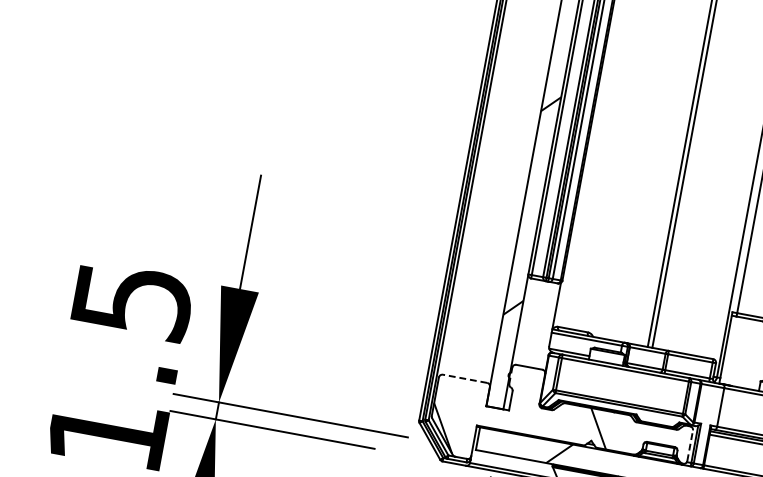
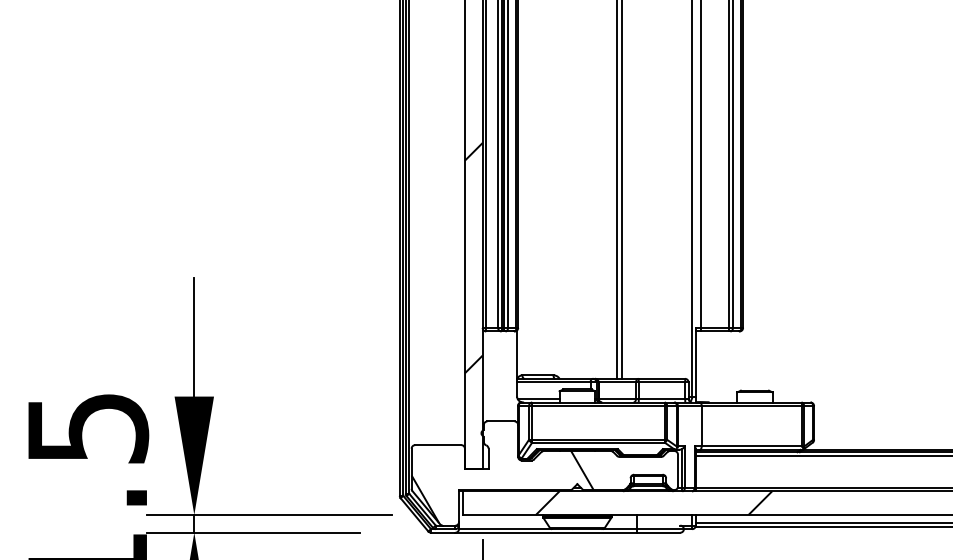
line: (464, 379) -> (437, 445), dashed -> solid
line: (689, 445) -> (677, 470), dashed -> solid

